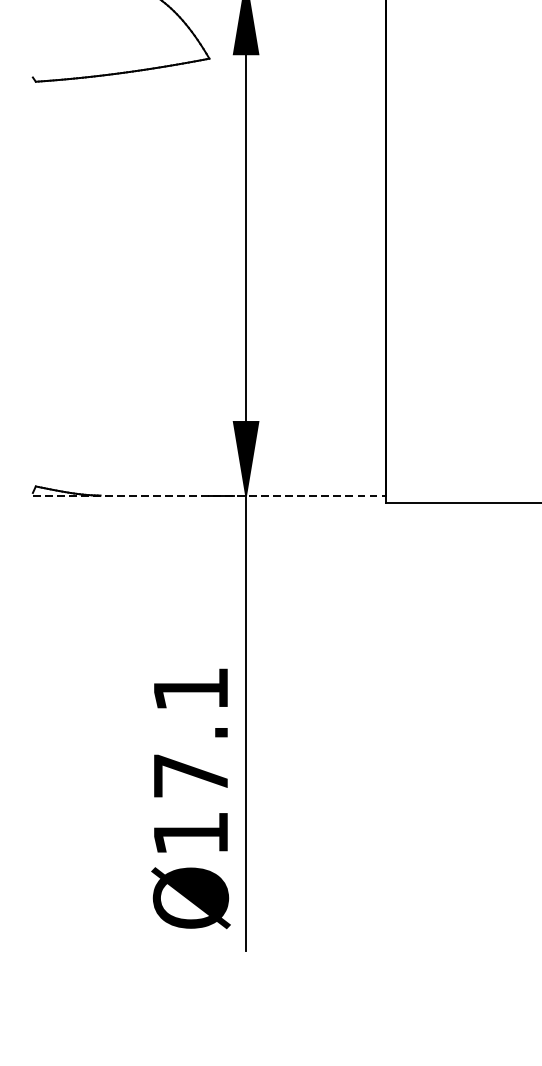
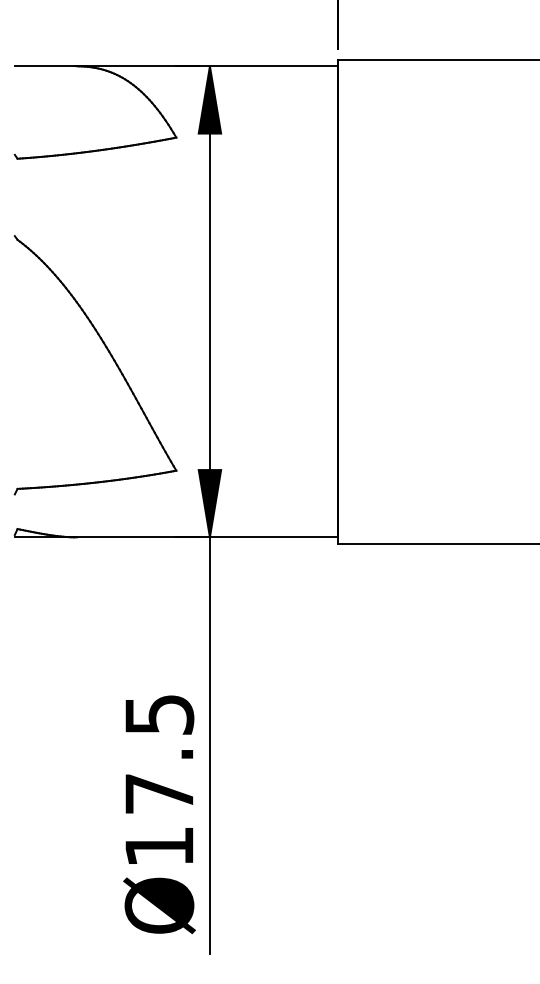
part: (137, 297) -> (110, 356), added
line: (209, 495) -> (176, 537), dashed -> solid
text: (190, 689) -> (159, 714), Ø17.1 -> Ø17.5

